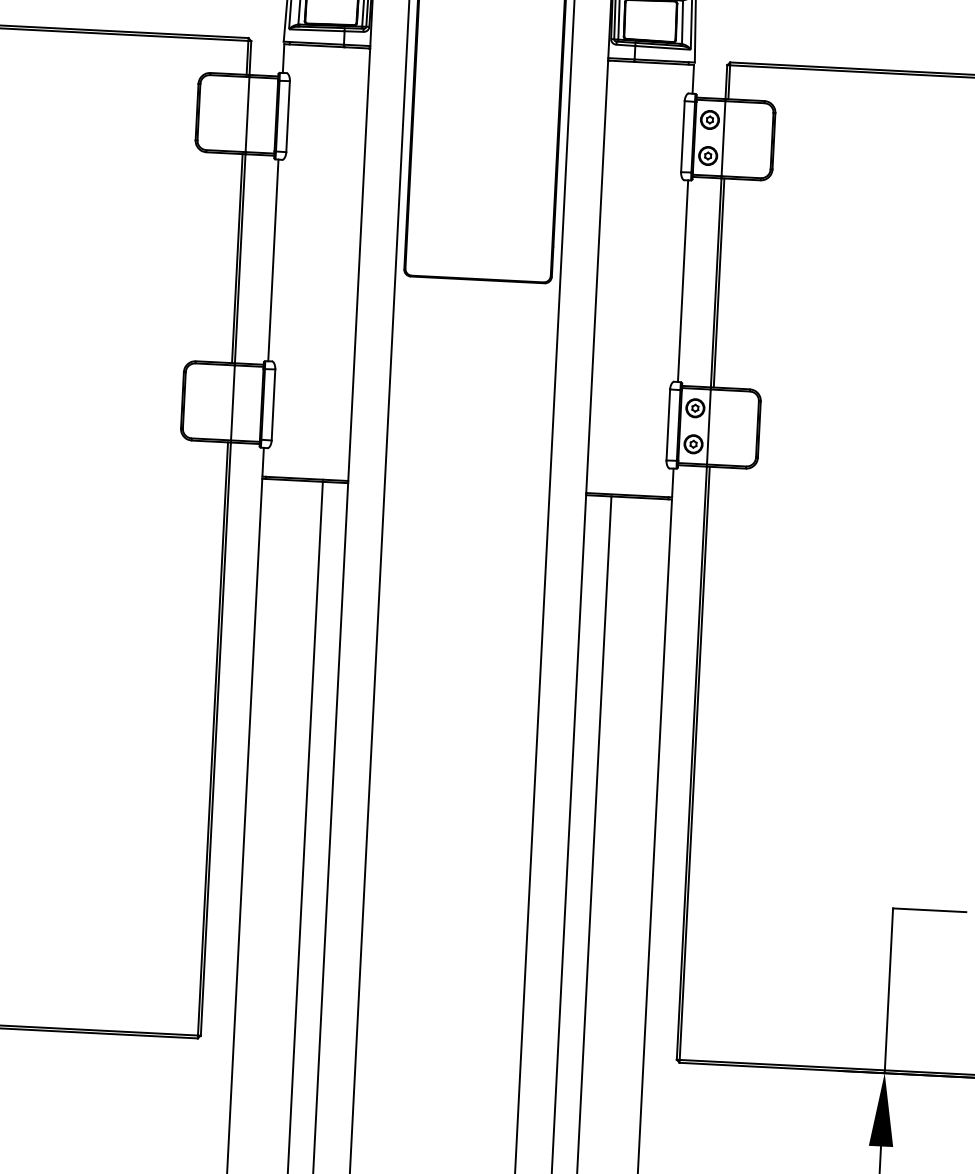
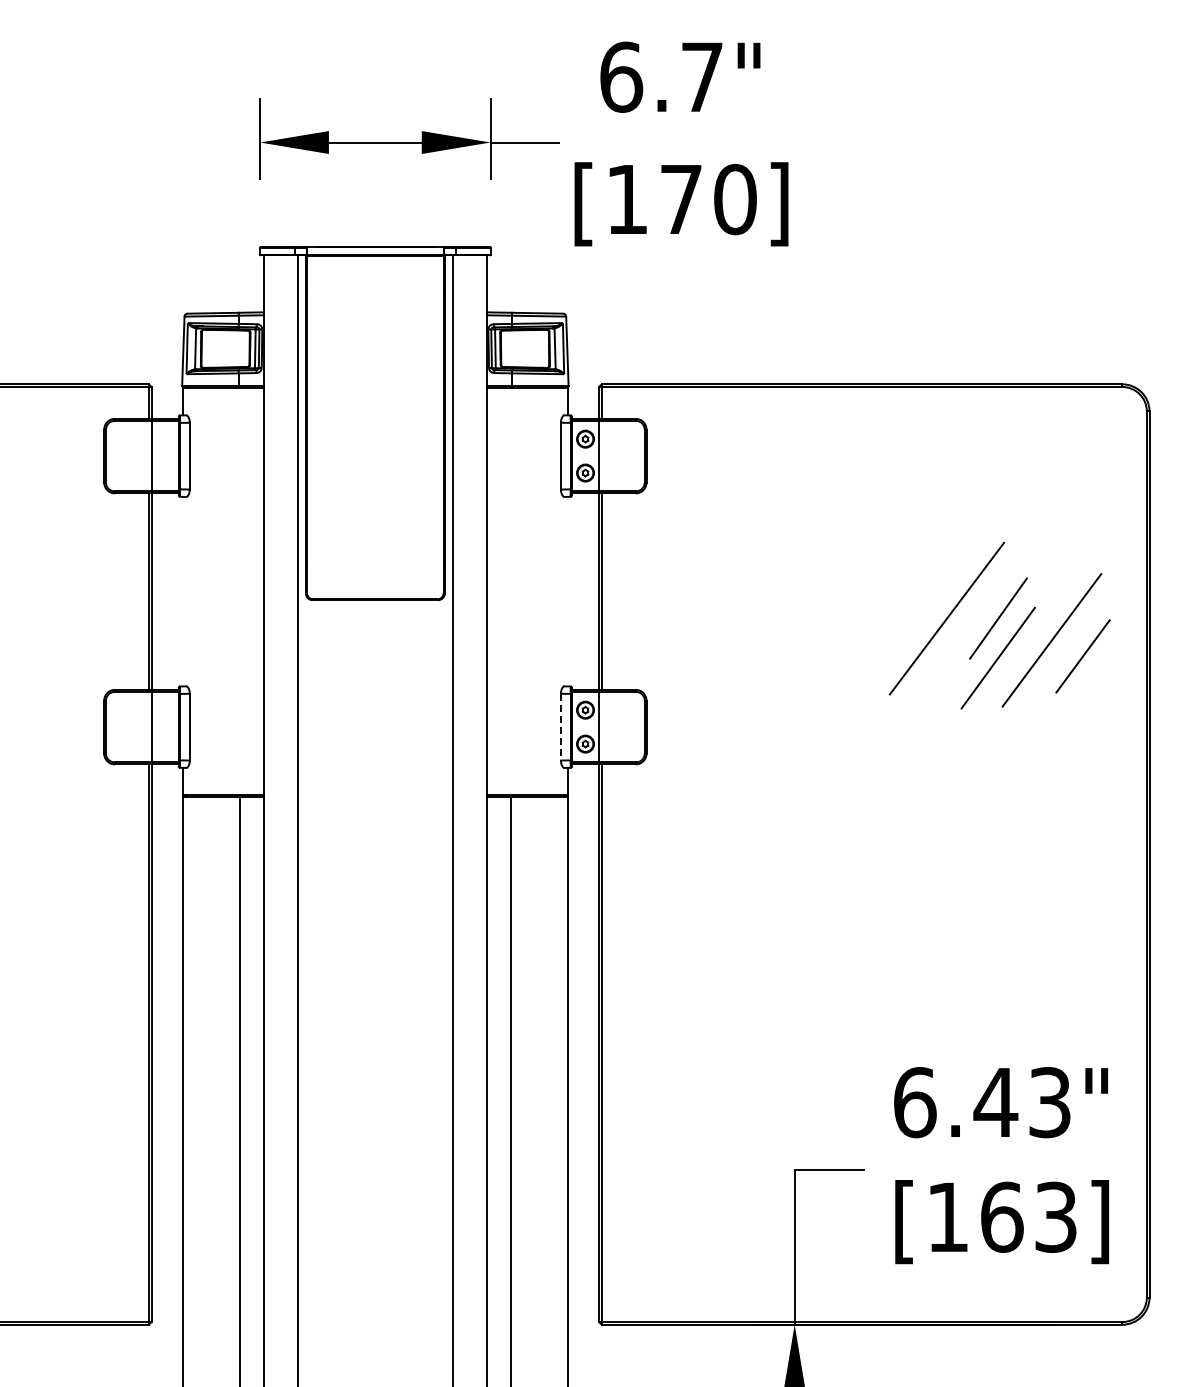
line: (273, 260) -> (182, 591), removed
line: (682, 281) -> (567, 591), removed
line: (667, 425) -> (560, 727), solid -> dashed

